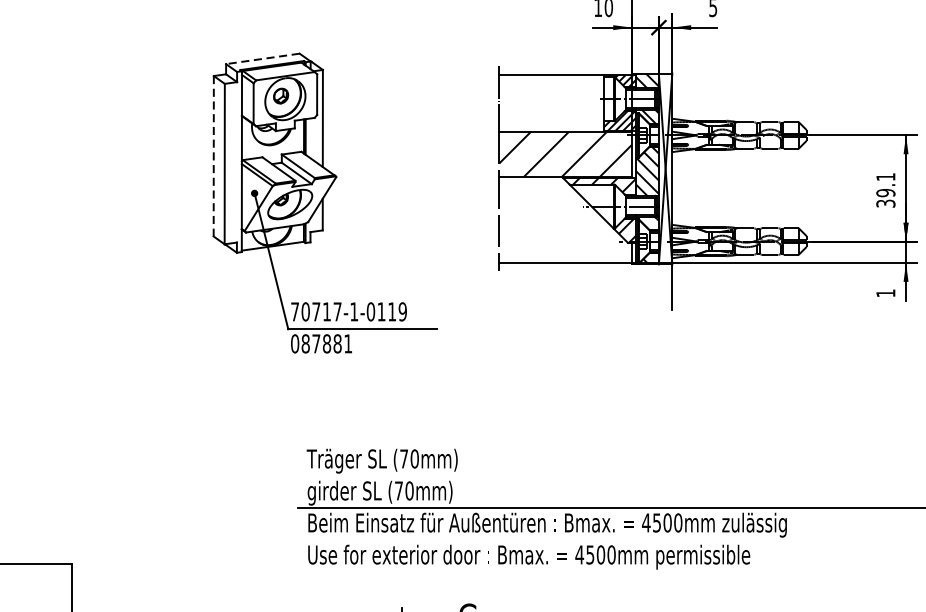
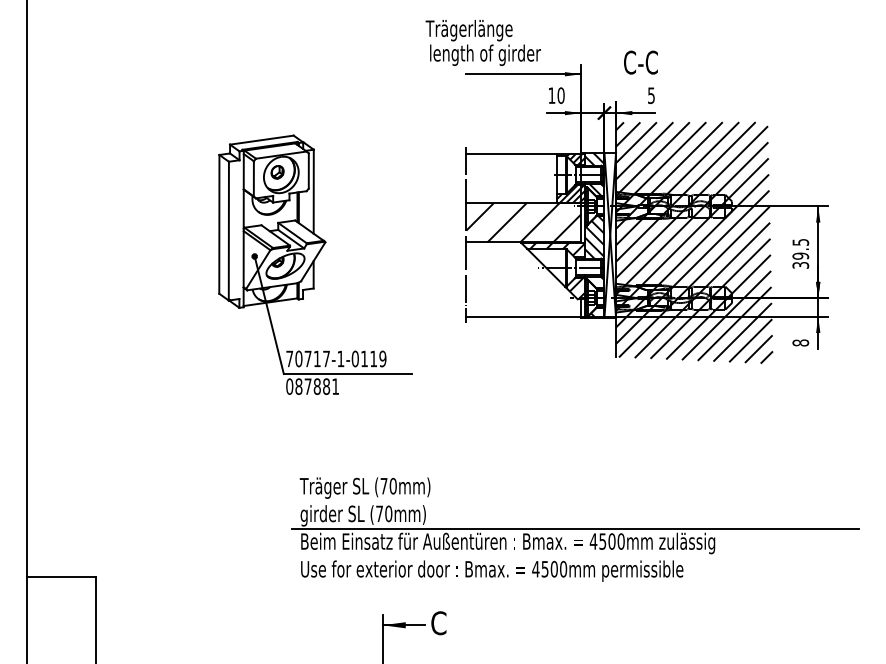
line: (262, 59) -> (261, 140), dashed -> solid
line: (213, 156) -> (219, 224), dashed -> solid
hatch: (763, 177) -> (694, 242), added
text: (885, 177) -> (800, 242), 39.1 -> 39.5
text: (885, 292) -> (800, 342), 1 -> 8

